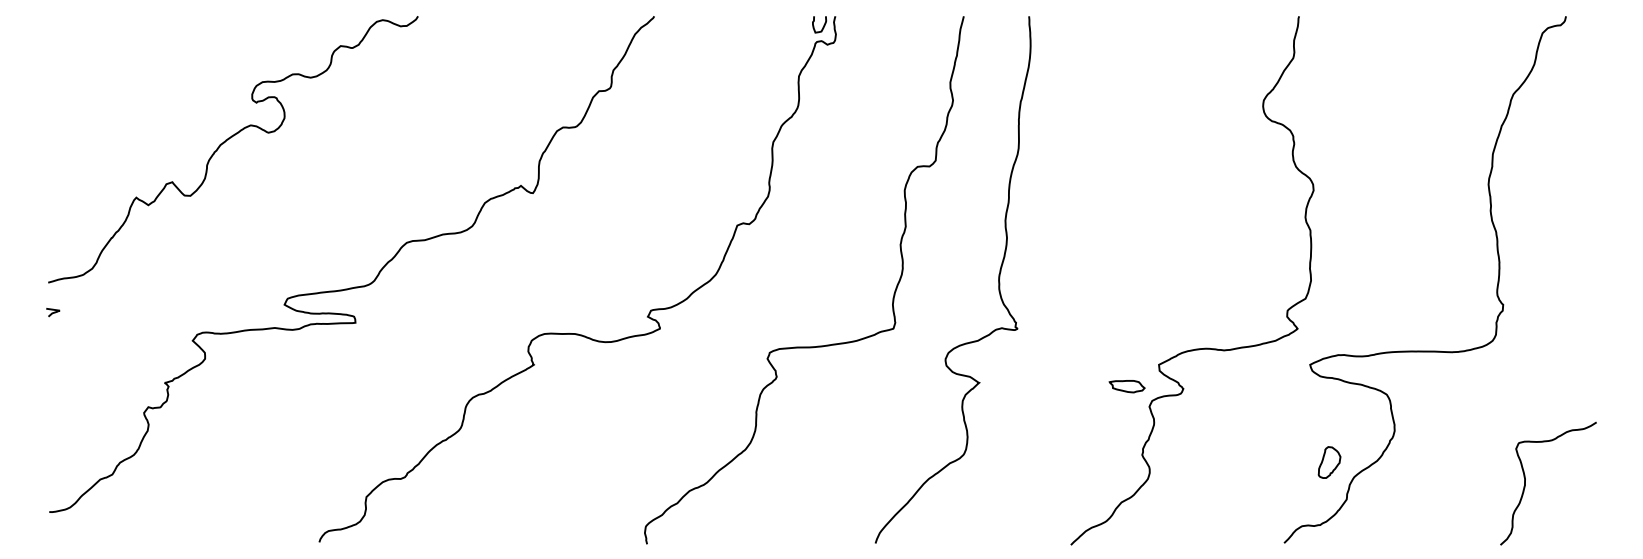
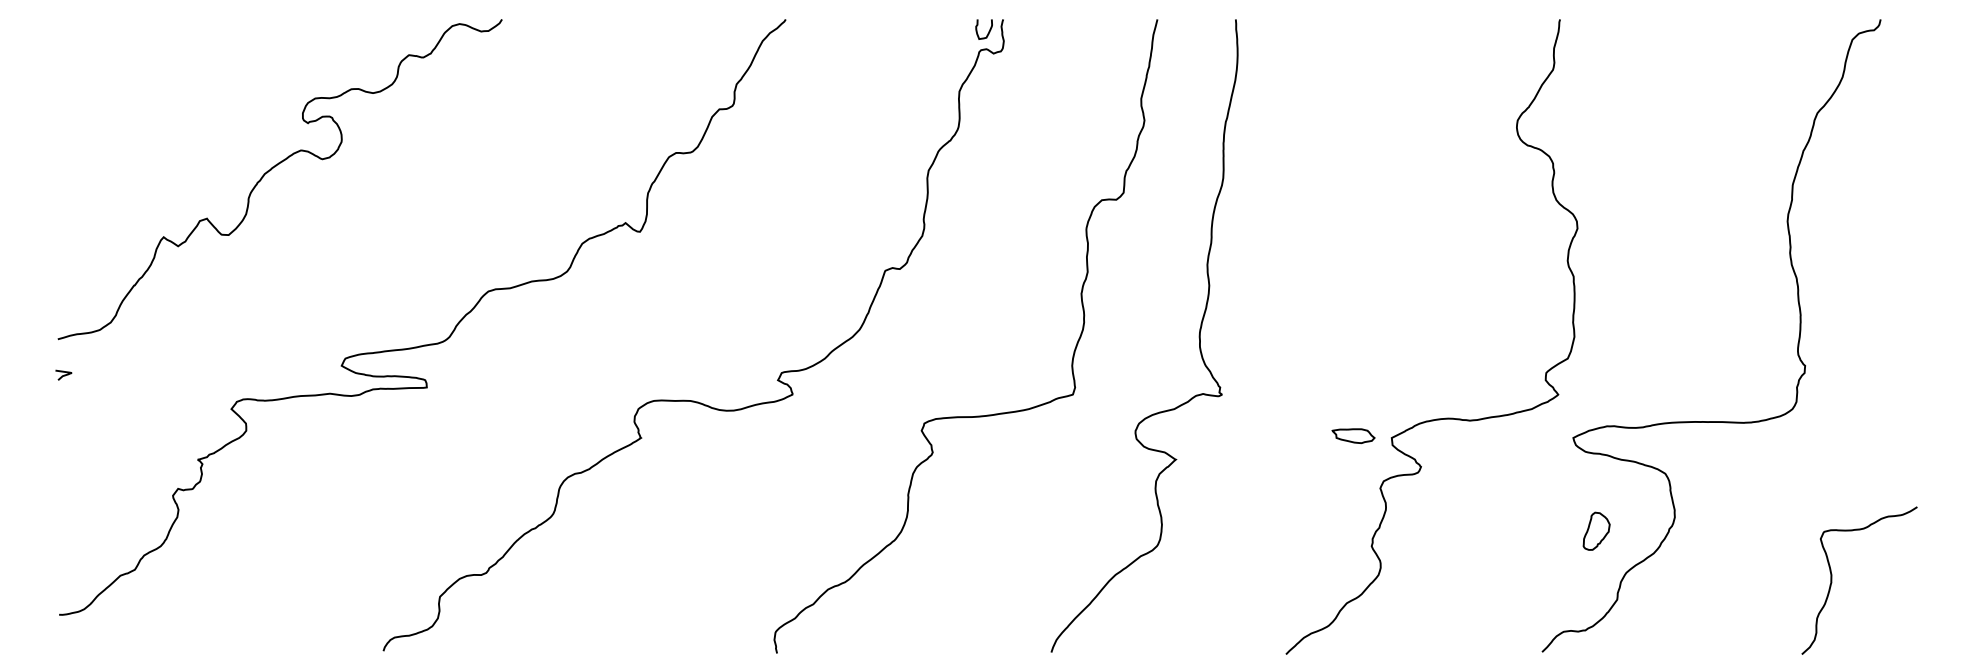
part: (1127, 386) -> (1353, 436), moved
part: (1329, 461) -> (1596, 530), moved

